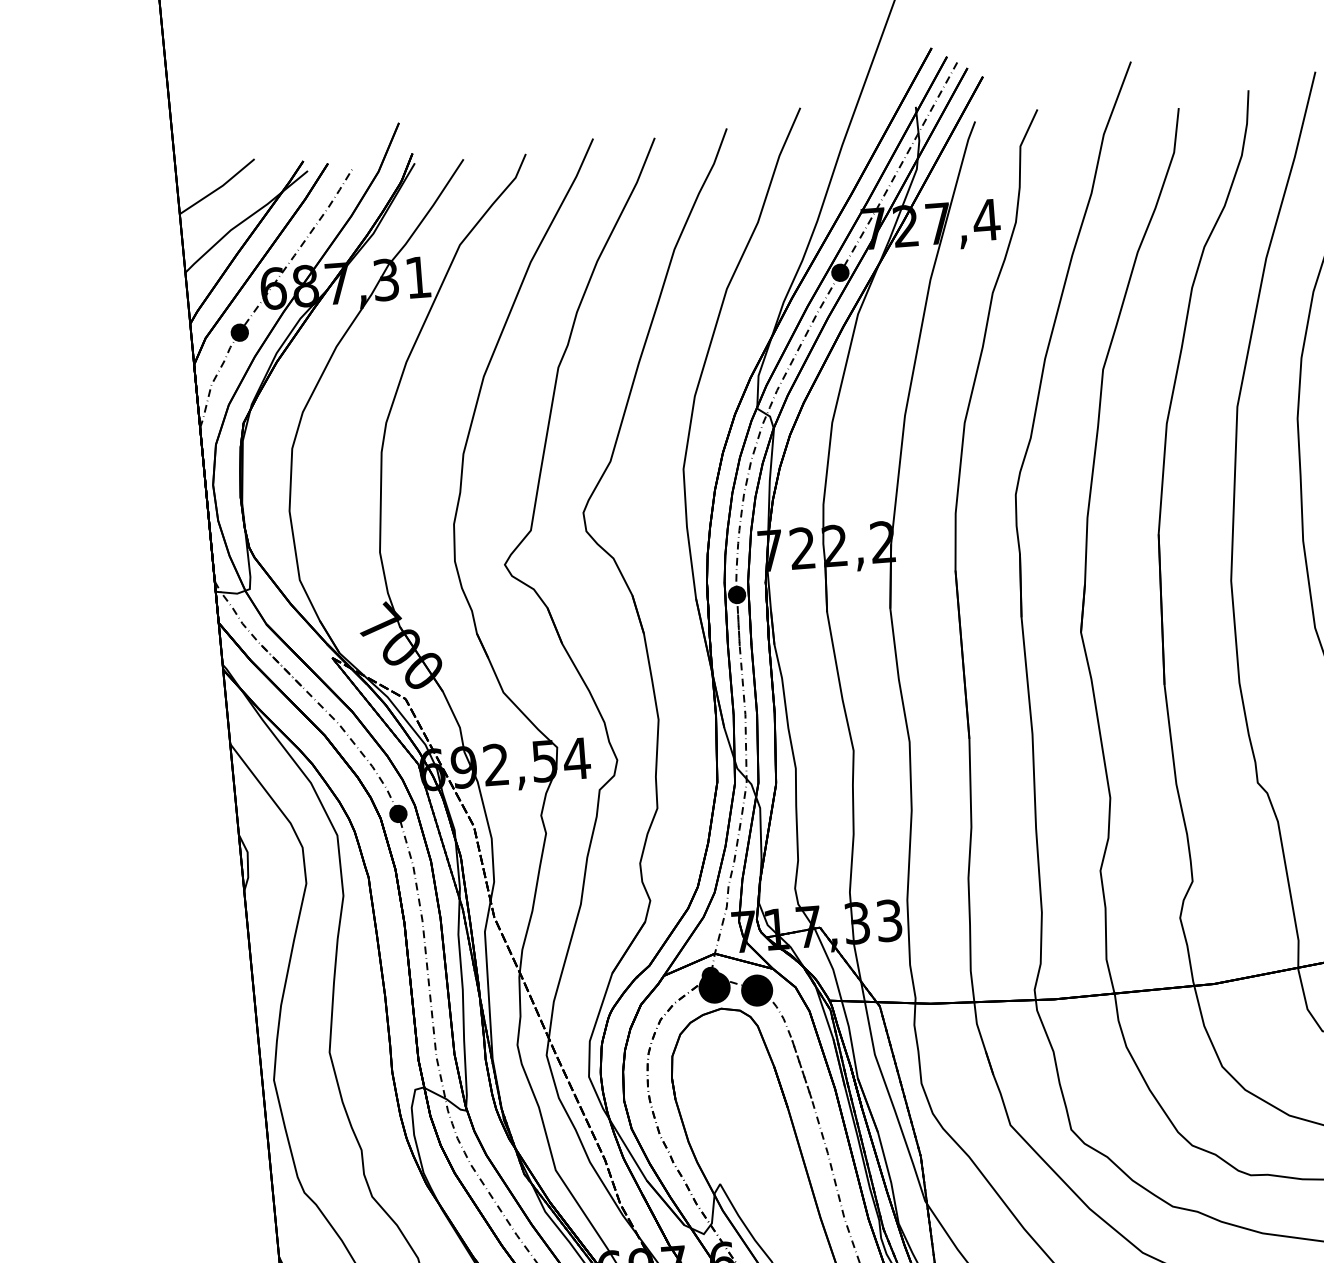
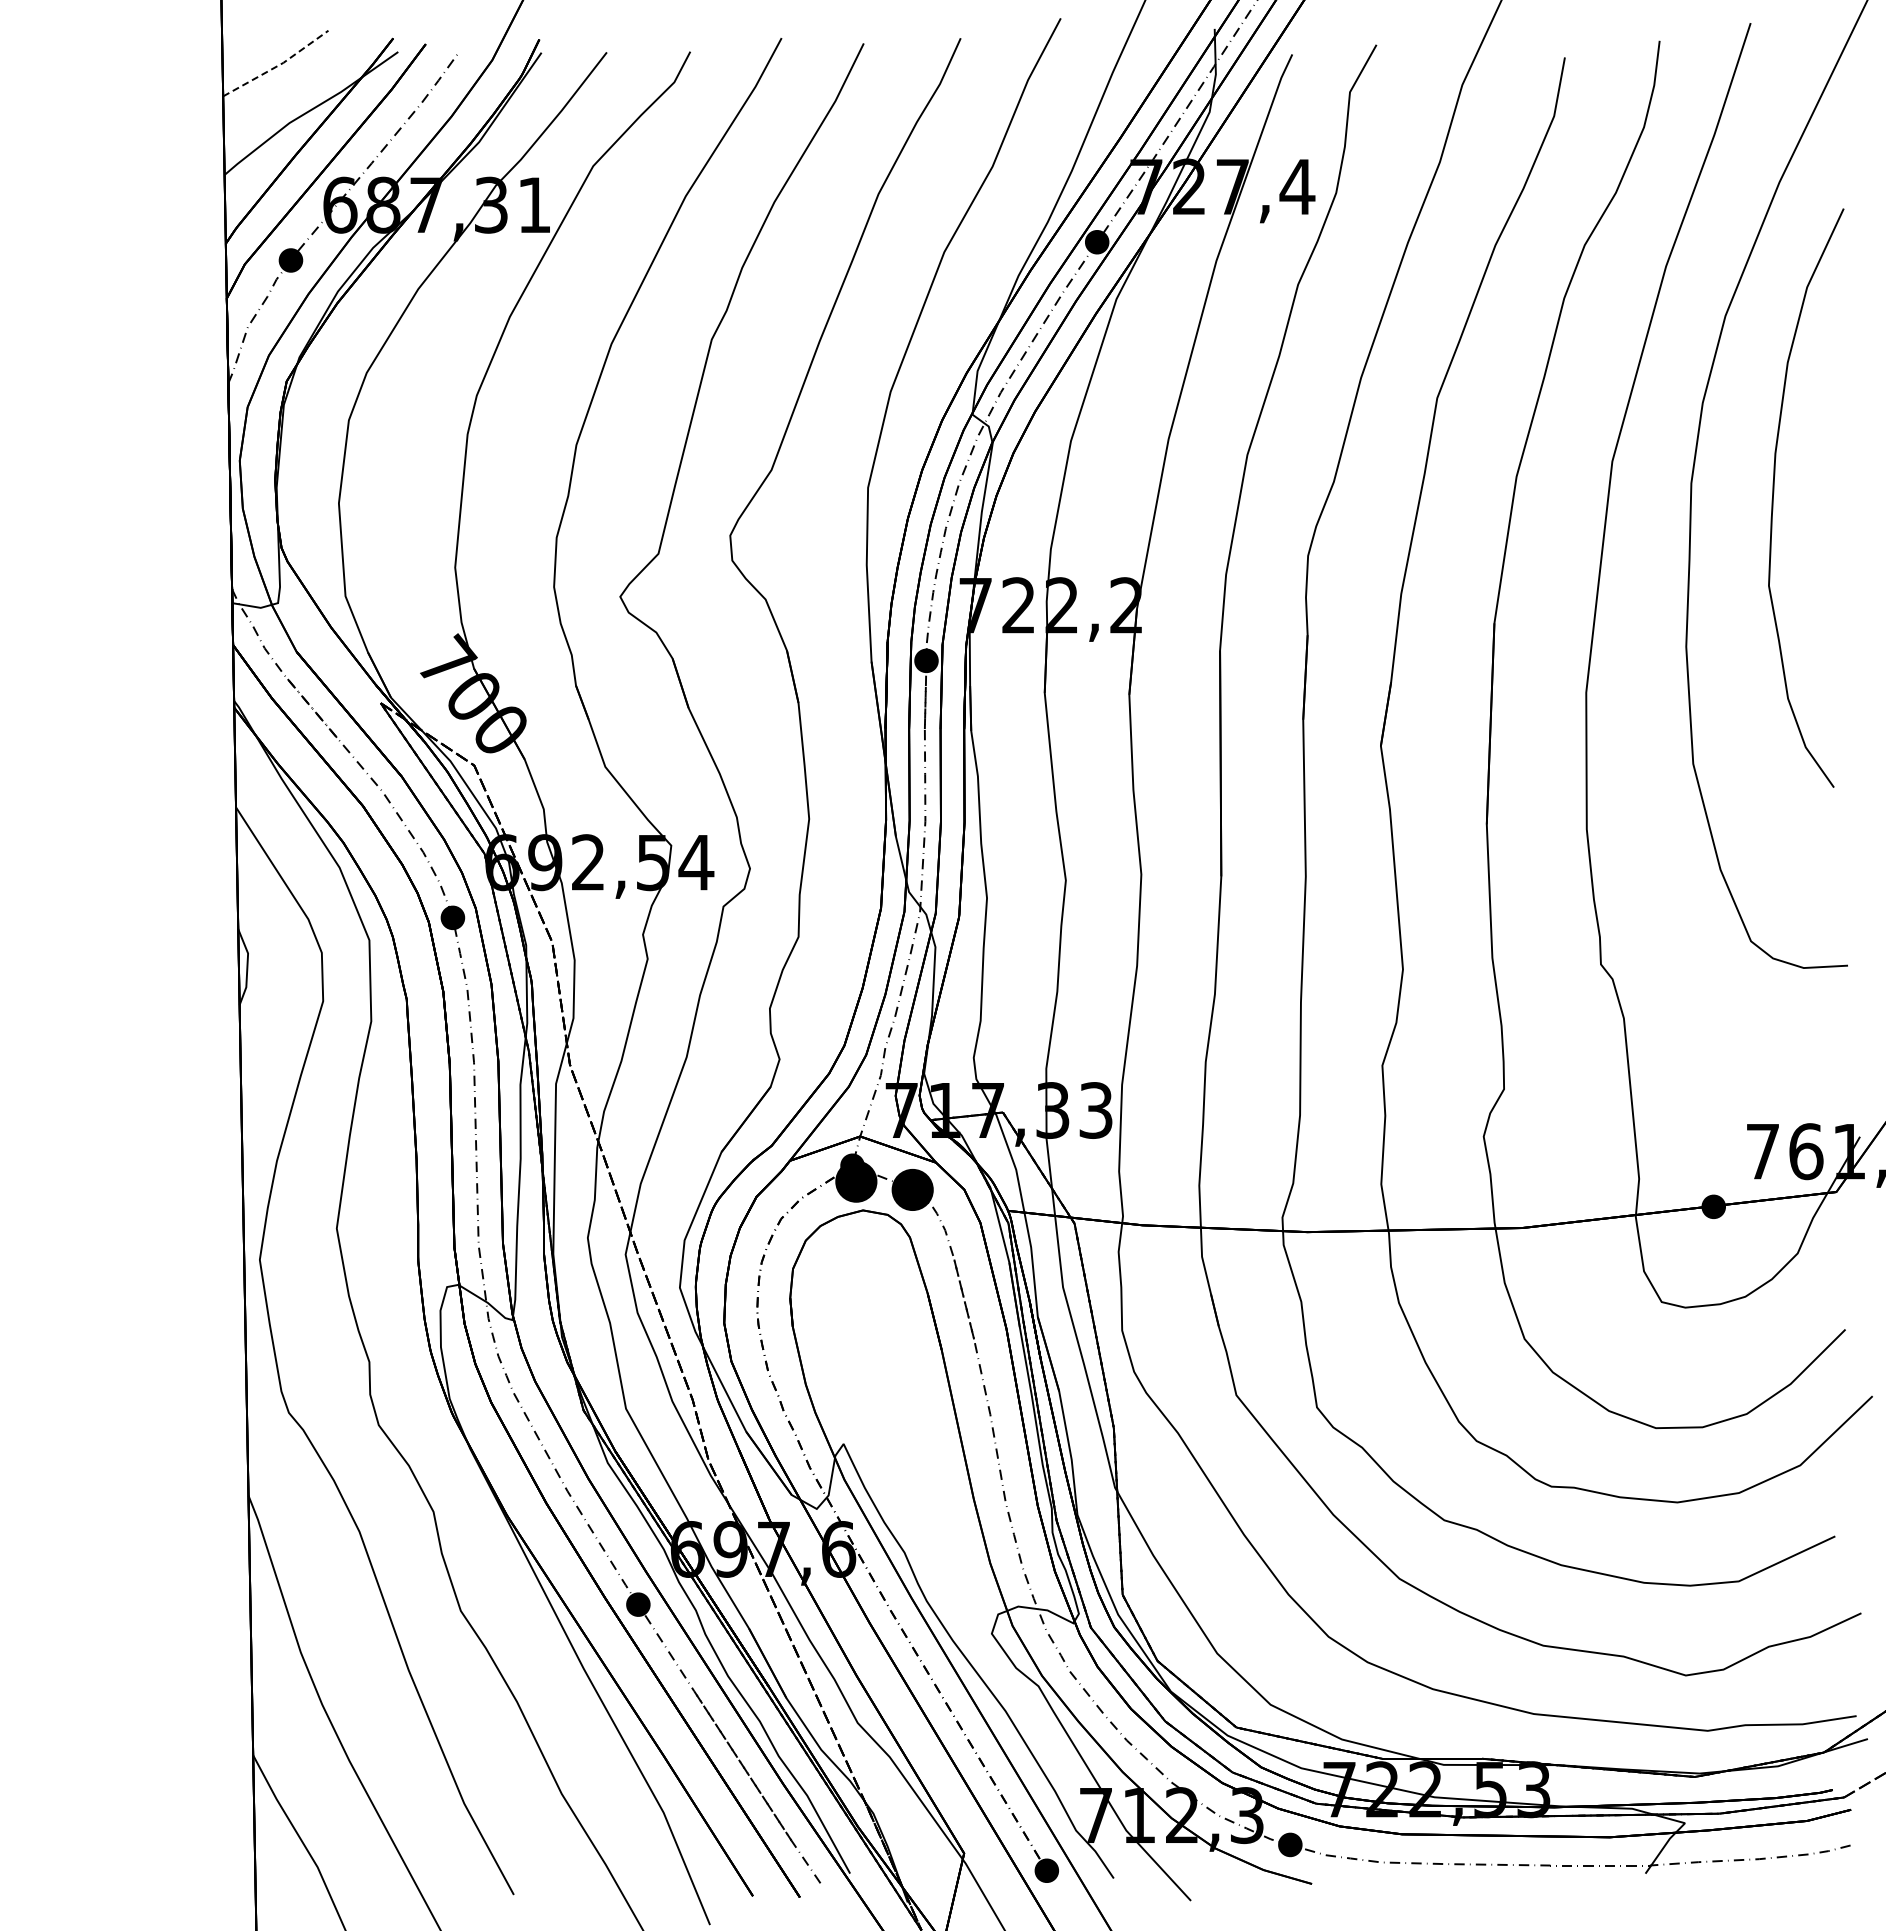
line: (219, 187) -> (278, 65), solid -> dashed

